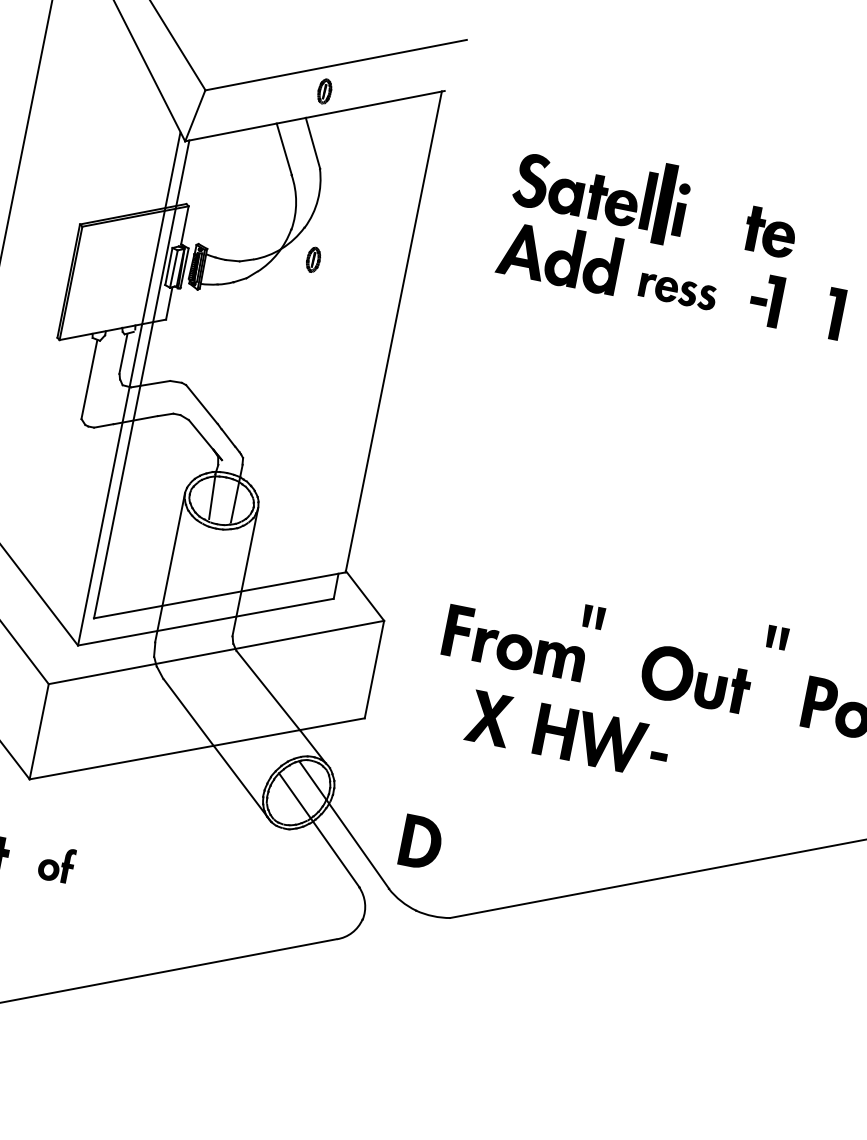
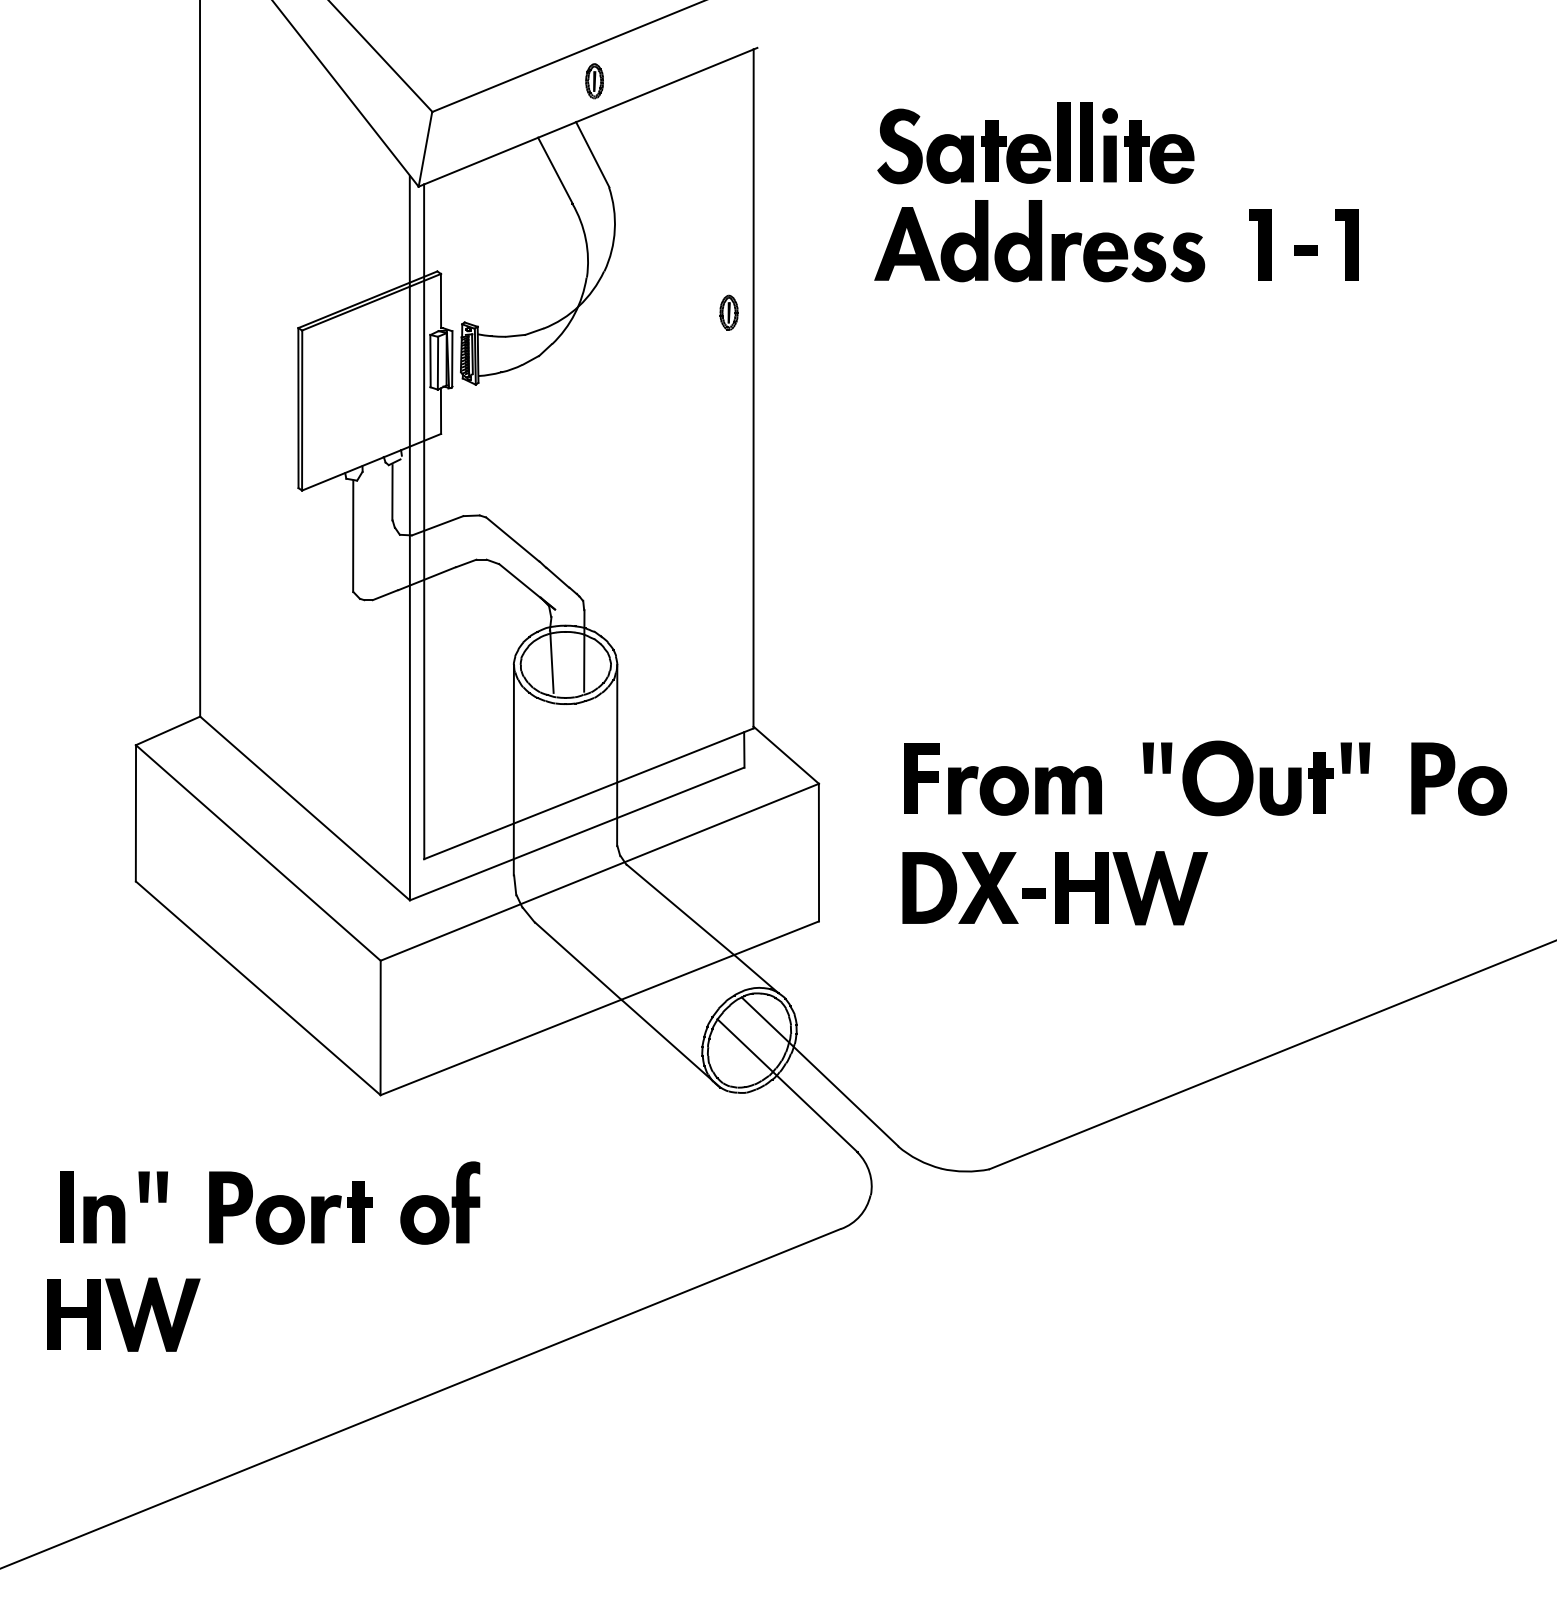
part: (664, 203) -> (1086, 141), size x0.71
part: (770, 232) -> (1159, 151), moved
part: (313, 259) -> (728, 312), moved
part: (677, 291) -> (1128, 257), size x1.43
part: (758, 301) -> (1305, 250), moved
part: (593, 616) -> (1157, 757), moved
part: (777, 637) -> (1355, 757), moved
part: (658, 756) -> (1033, 893), moved
part: (421, 842) -> (929, 887), moved
part: (56, 863) -> (440, 1202), size x1.67

